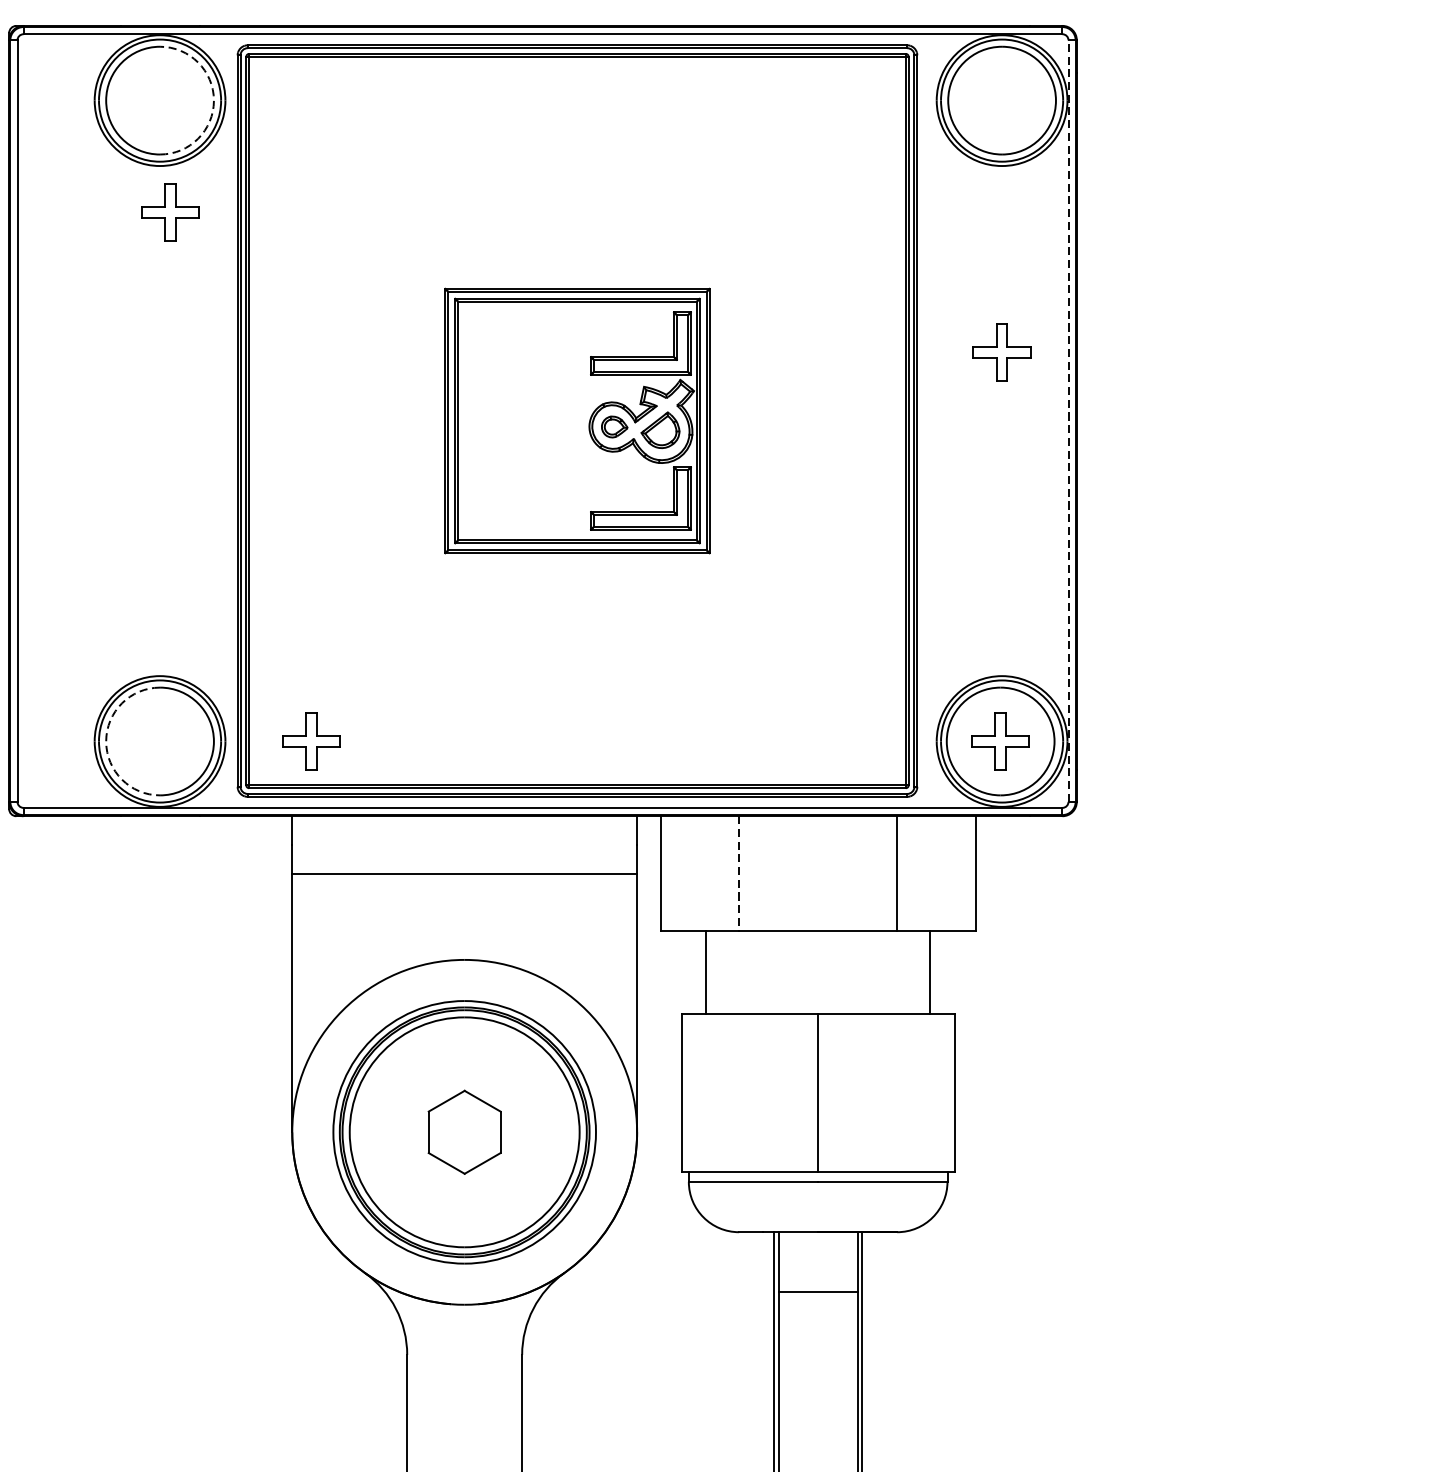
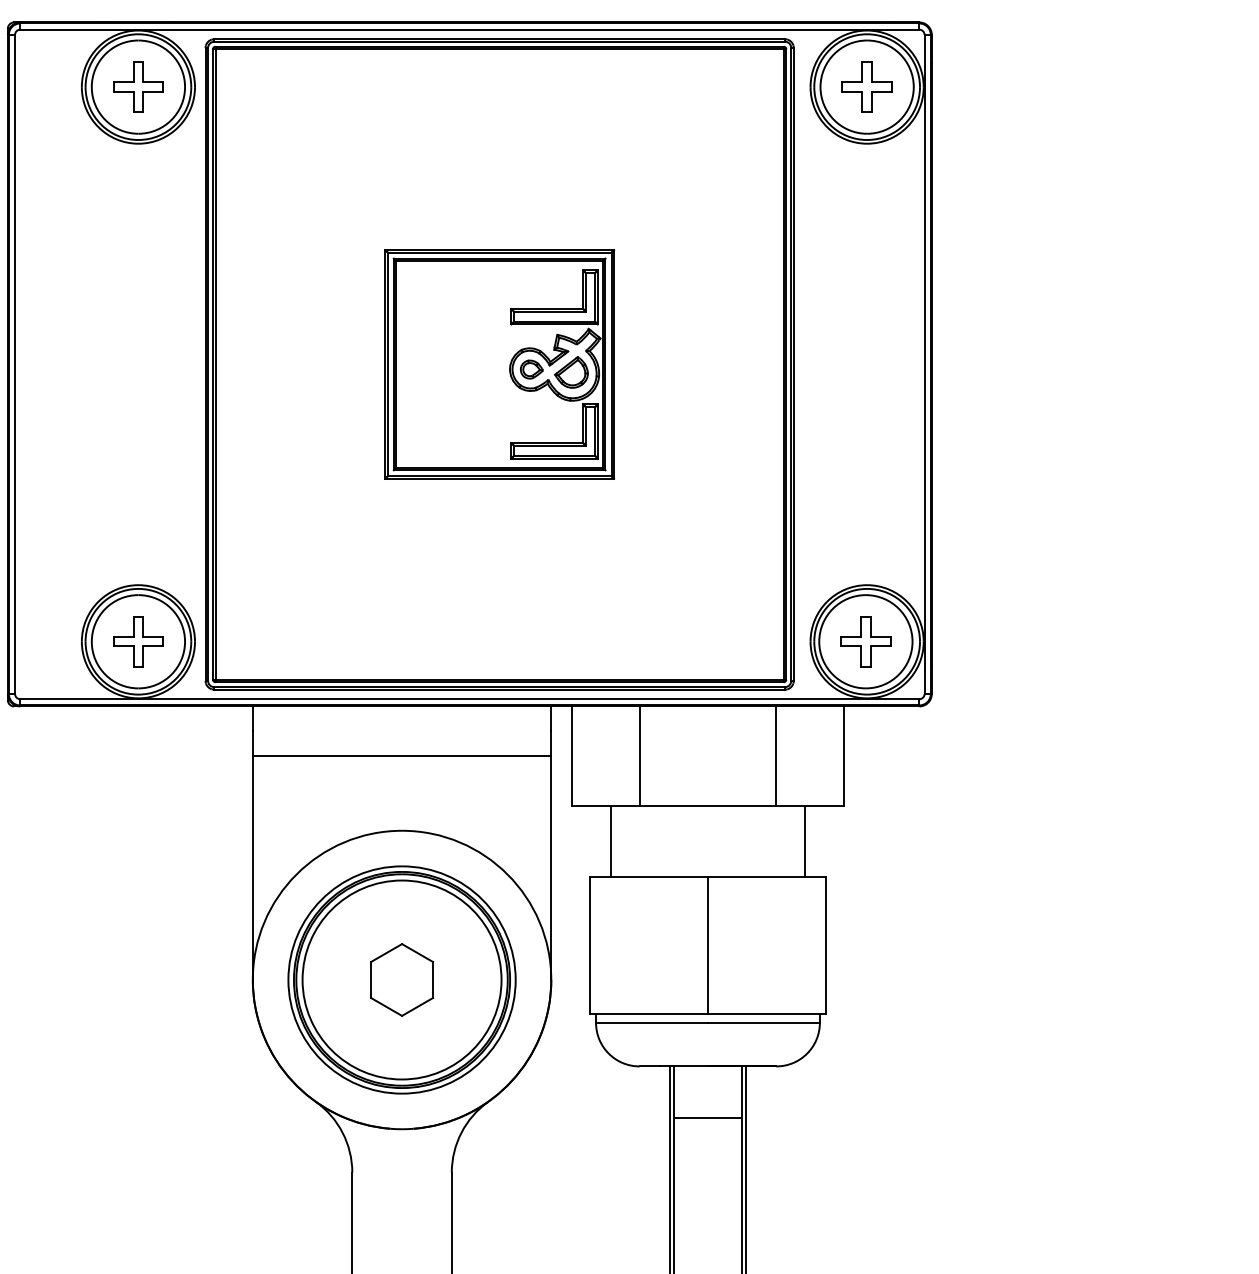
arc: (214, 101) -> (185, 87), dashed -> solid
part: (170, 211) -> (138, 86), moved
part: (1001, 351) -> (866, 86), moved
line: (1068, 421) -> (924, 364), dashed -> solid
arc: (105, 741) -> (91, 641), dashed -> solid
part: (311, 741) -> (138, 641), moved
line: (739, 874) -> (639, 756), dashed -> solid

